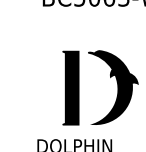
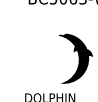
fill: (70, 88) -> (47, 59), removed

